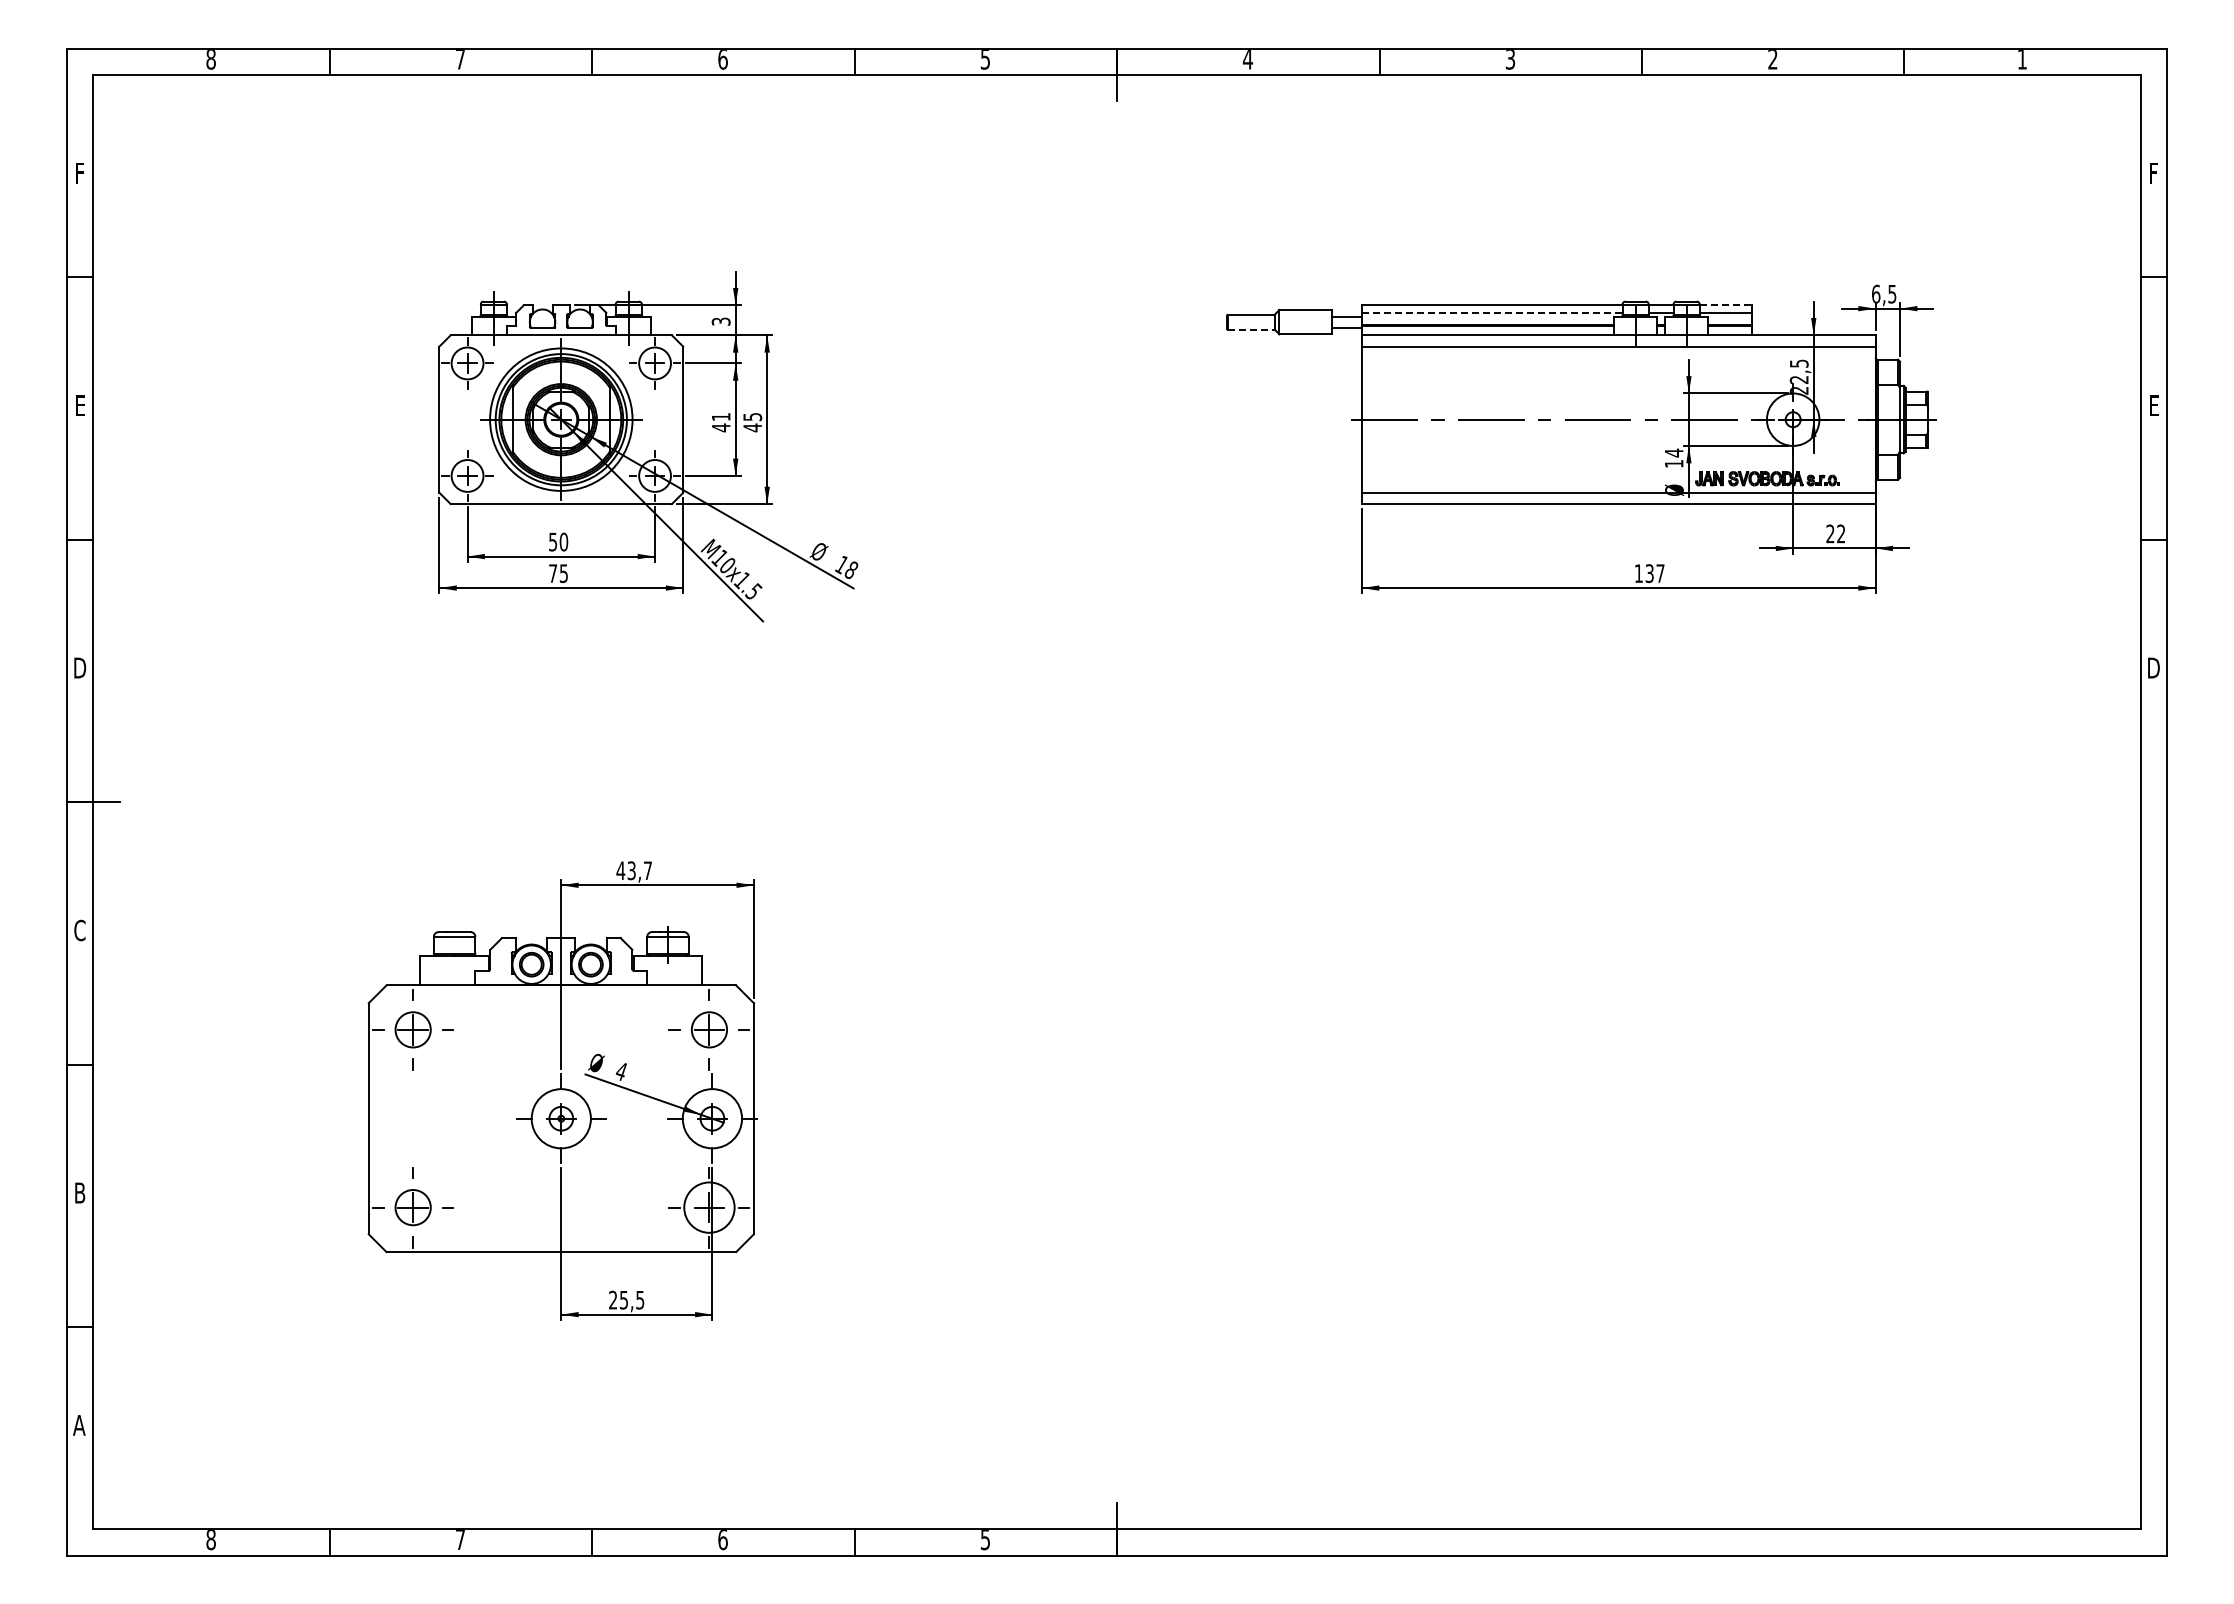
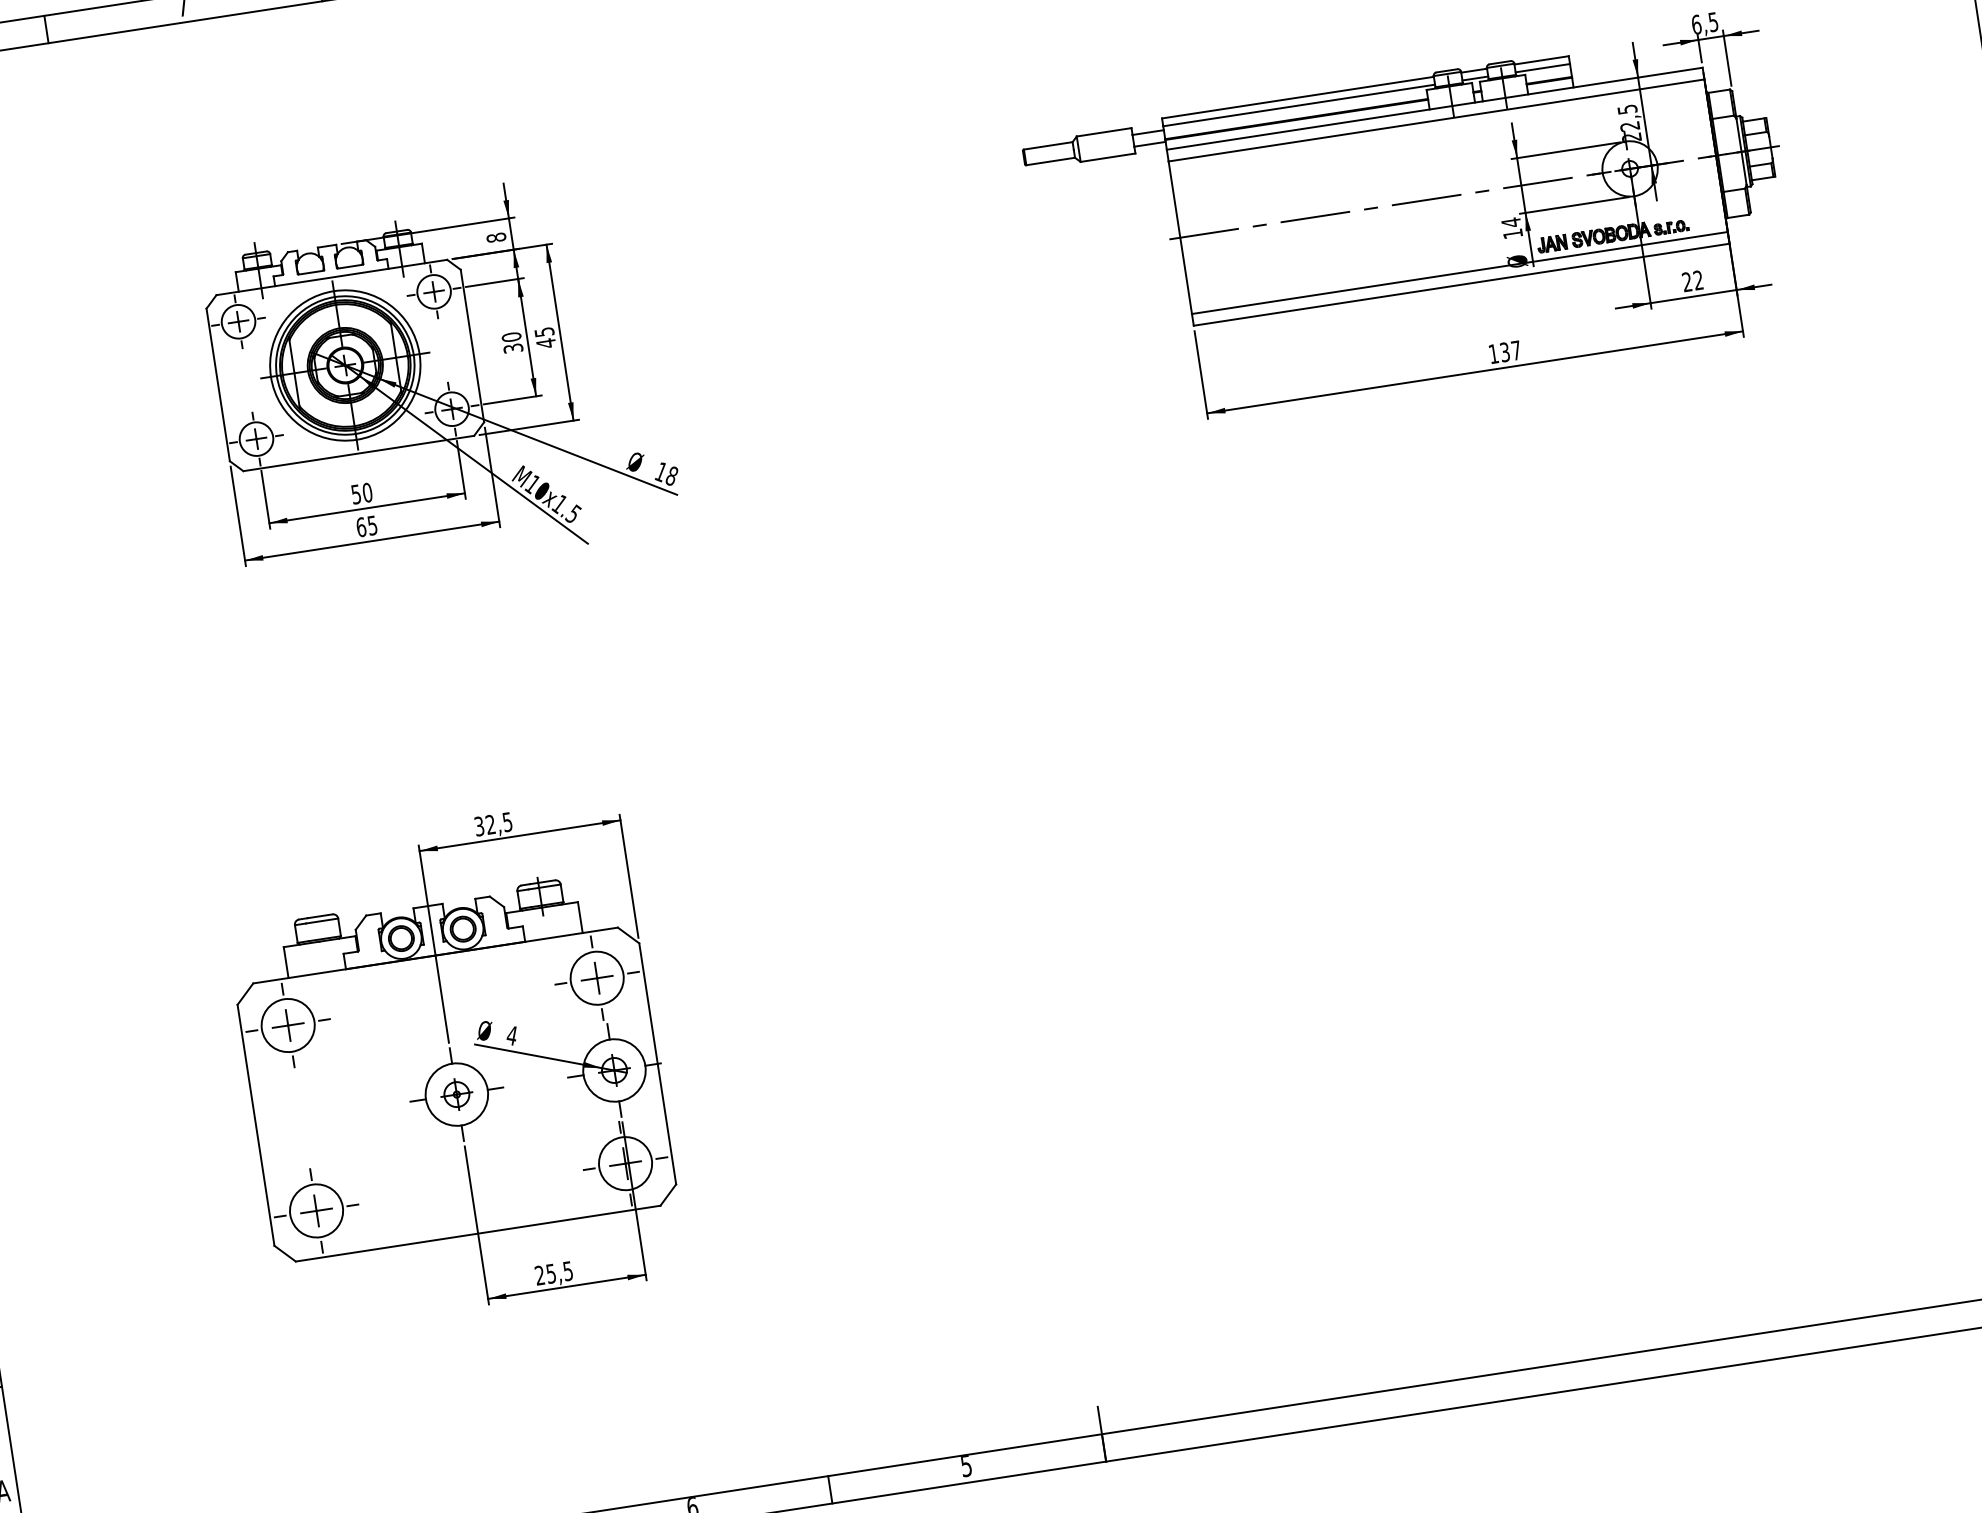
line: (1726, 305) -> (1542, 60), dashed -> solid
line: (1492, 312) -> (1299, 105), dashed -> solid
text: (720, 321) -> (495, 237), 3 -> 8
line: (1251, 329) -> (1050, 161), dashed -> solid
text: (720, 422) -> (511, 343), 41 -> 30
text: (553, 573) -> (361, 527), 75 -> 65
text: (633, 870) -> (492, 824), 43,7 -> 32,5
circle: (413, 1029) -> (288, 1025), size x1.43
circle: (709, 1029) -> (597, 977), size x1.43
circle: (413, 1207) -> (316, 1210), size x1.43

